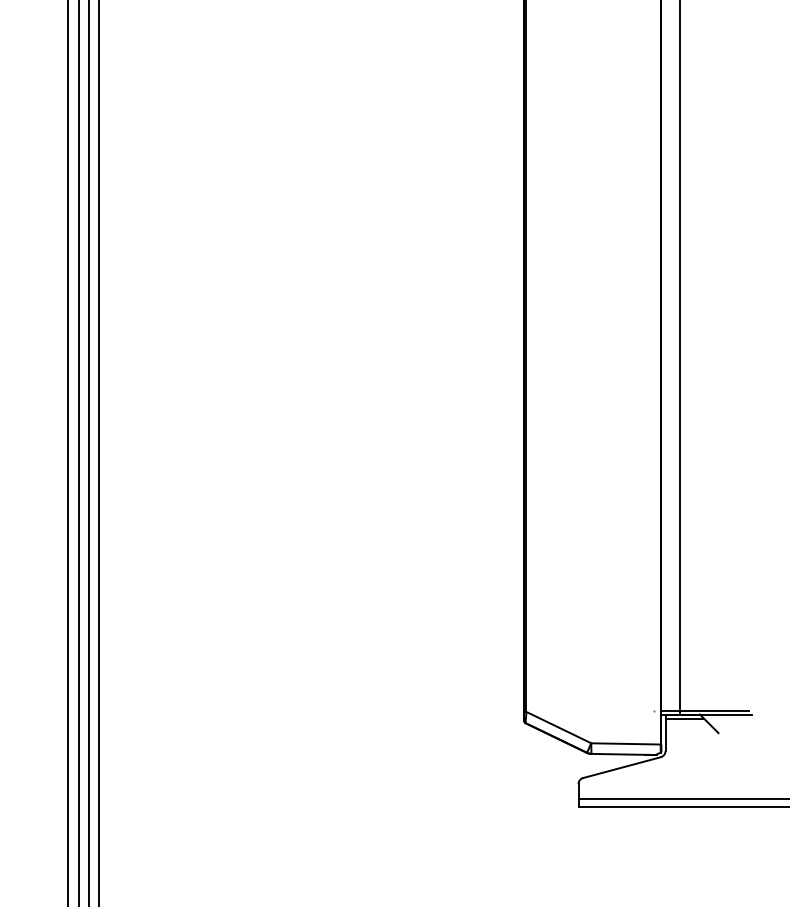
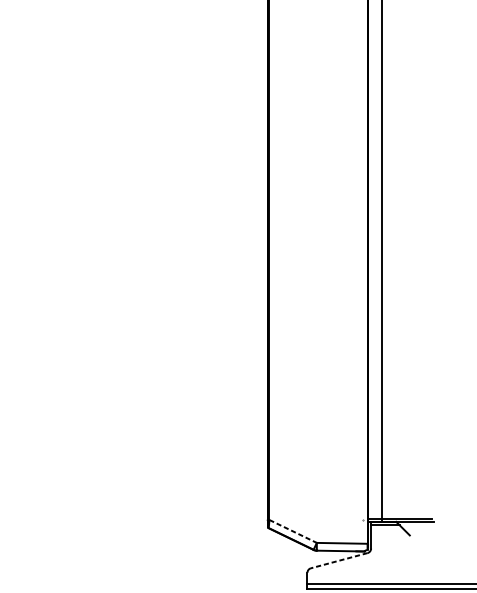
line: (559, 727) -> (293, 531), solid -> dashed
line: (621, 767) -> (338, 560), solid -> dashed

